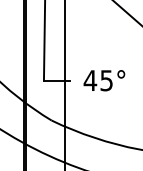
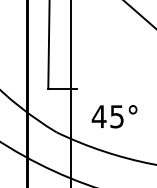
text: (104, 80) -> (114, 116), moved

